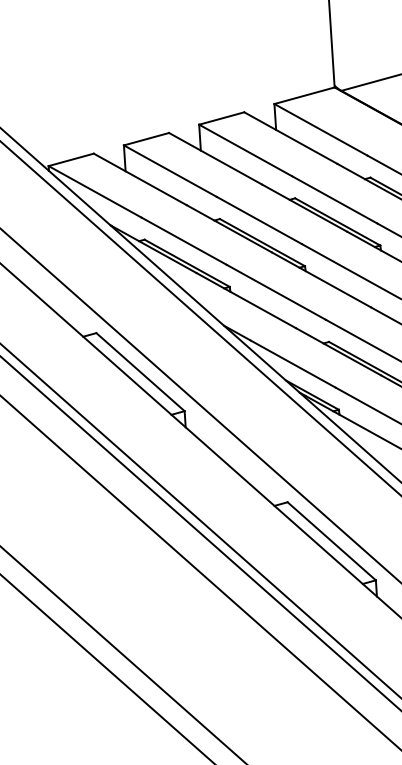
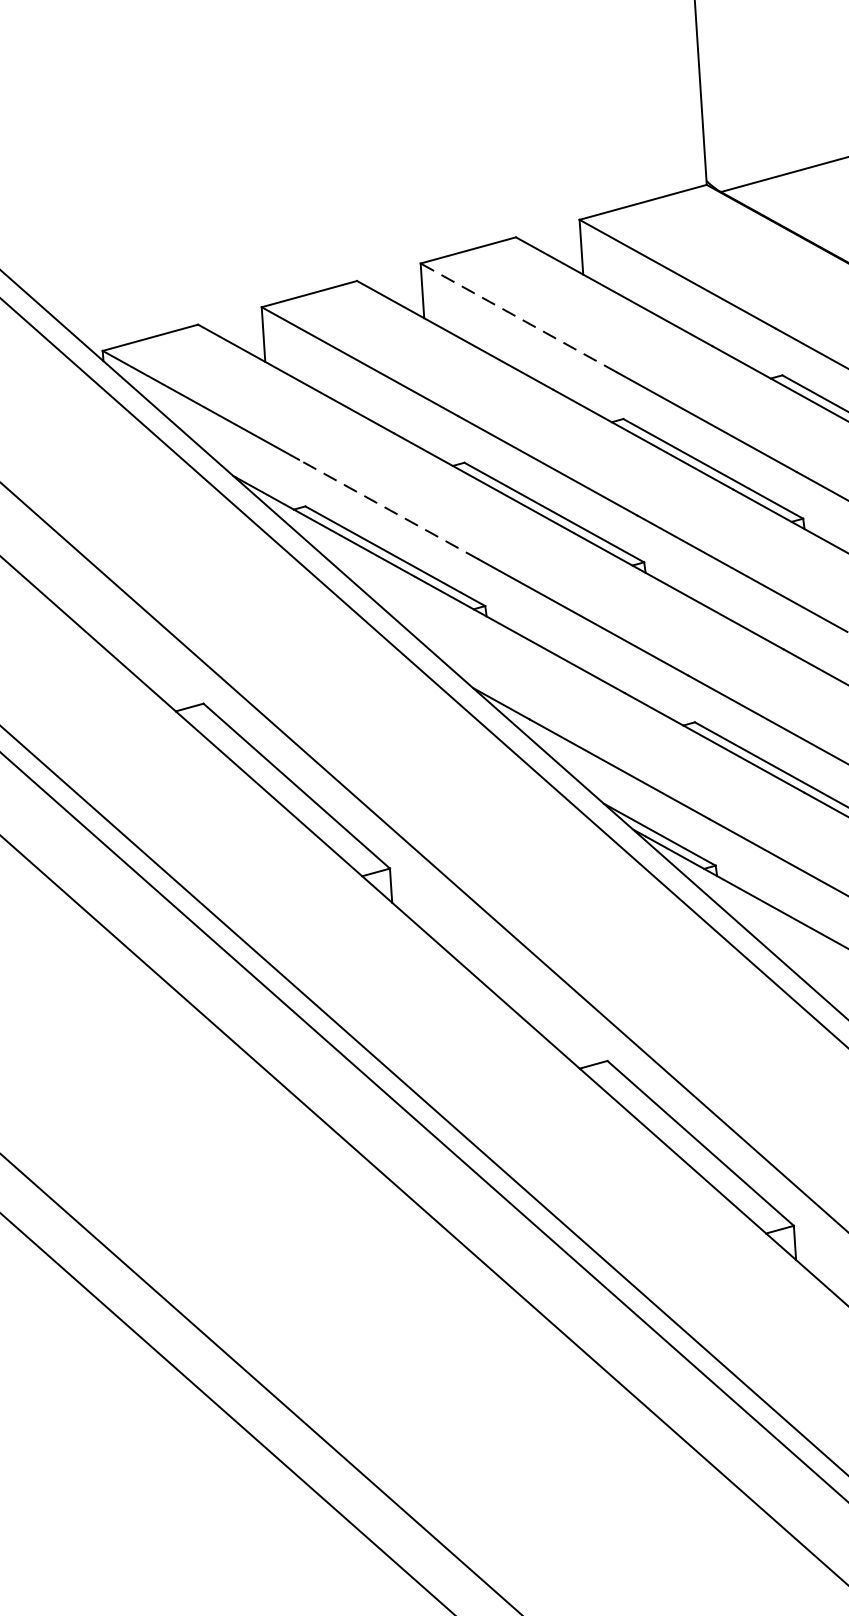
line: (245, 150) -> (518, 317), solid -> dashed
line: (184, 241) -> (389, 510), solid -> dashed

